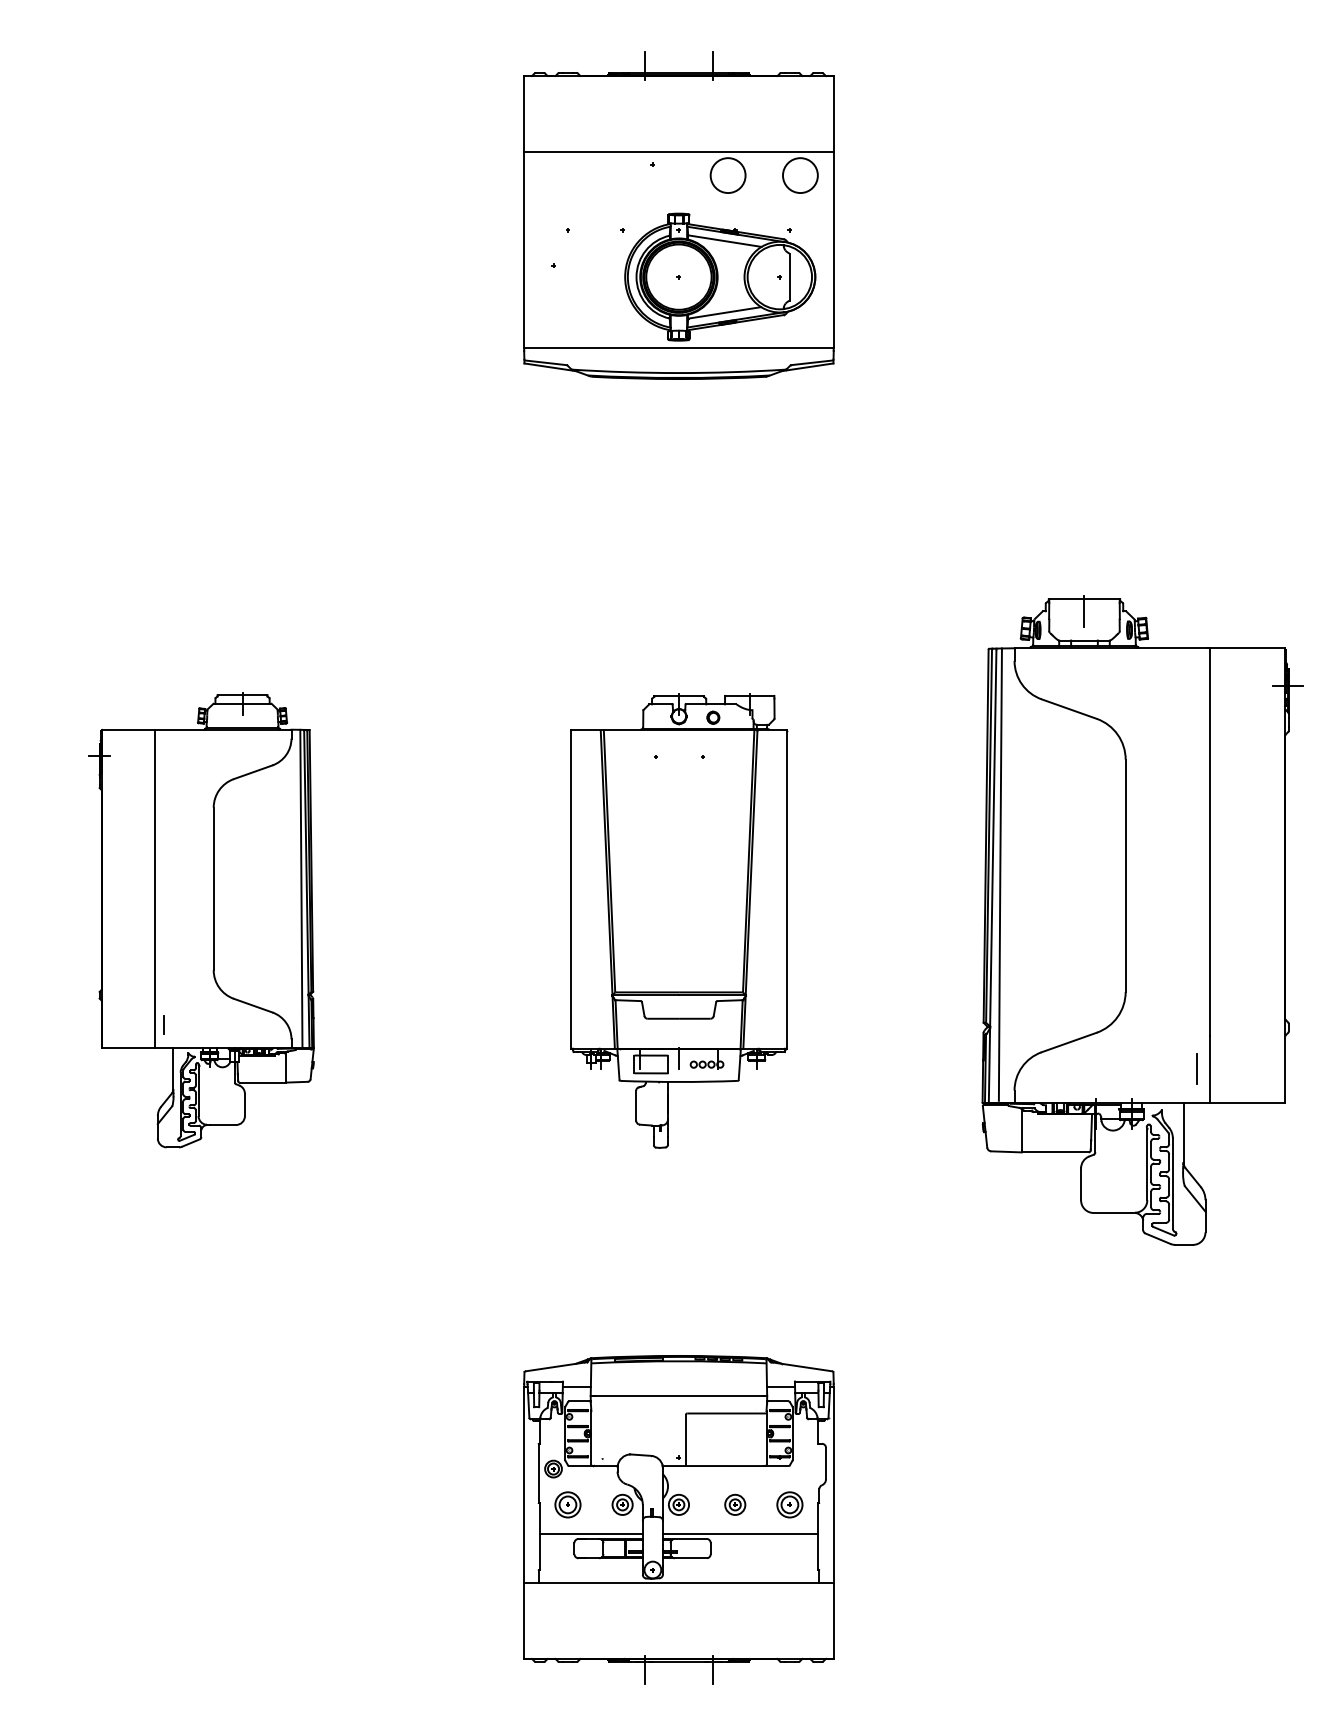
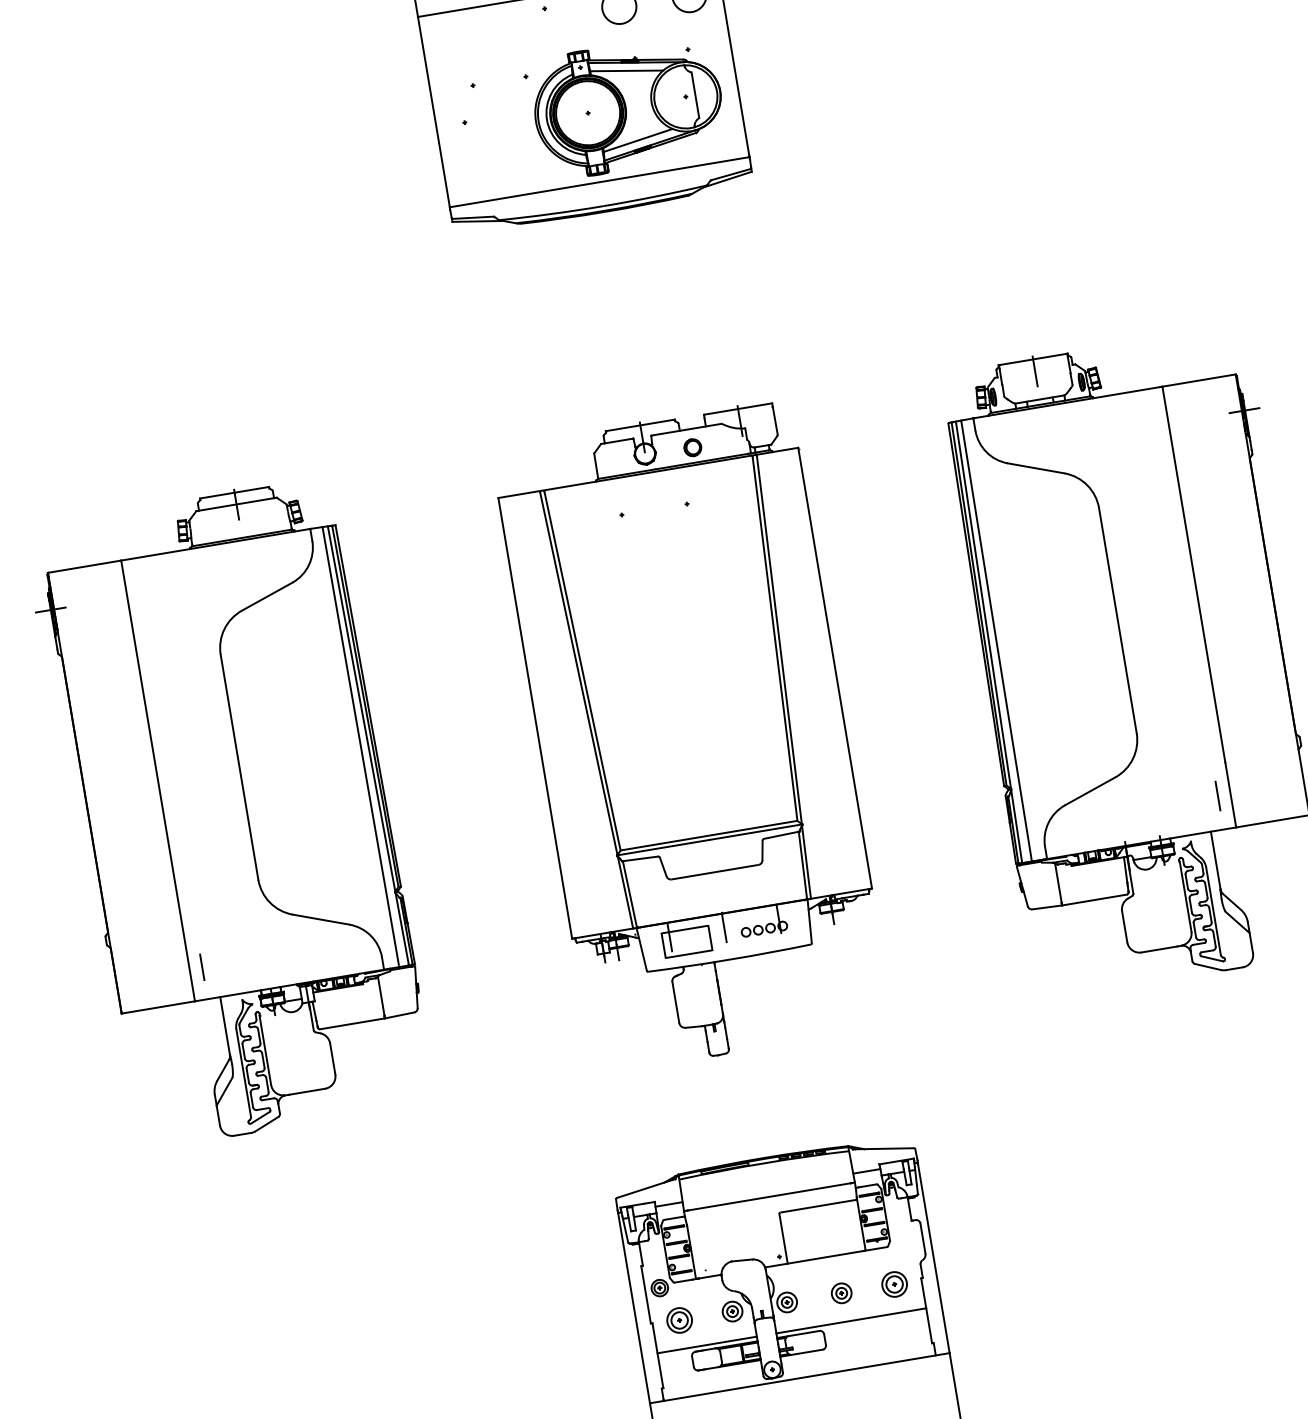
part: (201, 920) -> (229, 813), size x1.43
part: (679, 920) -> (692, 736), size x1.43

